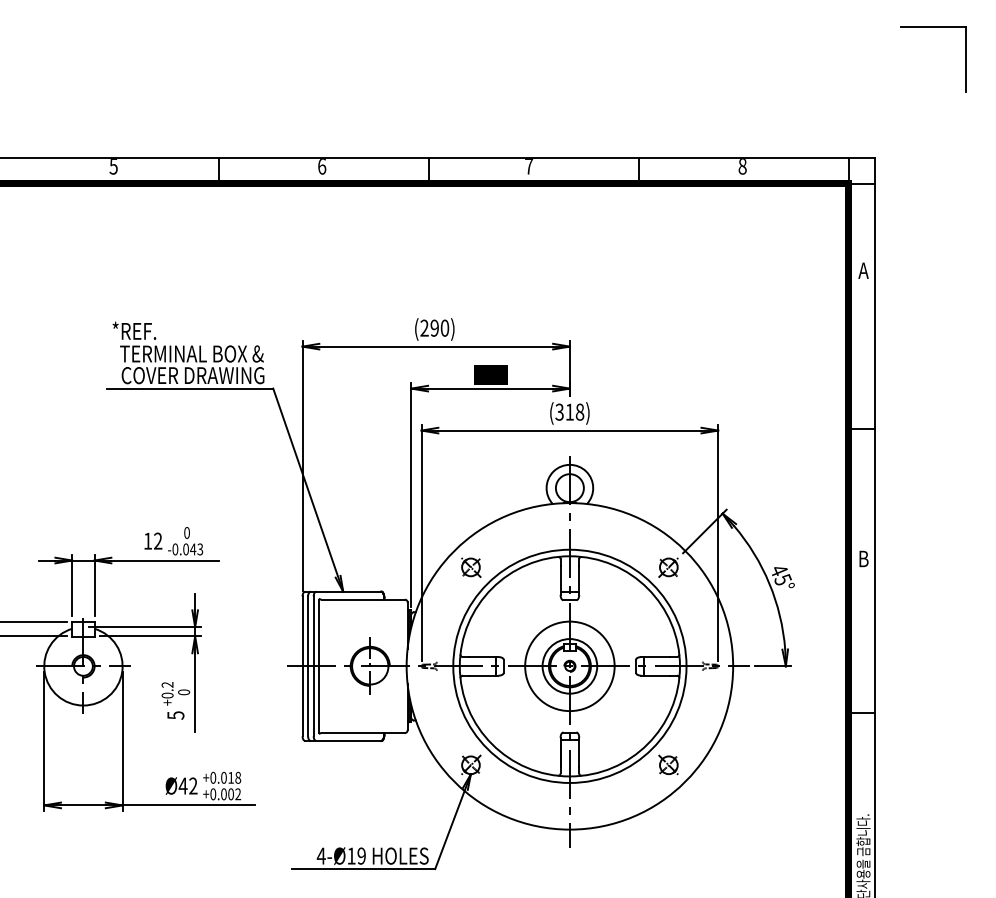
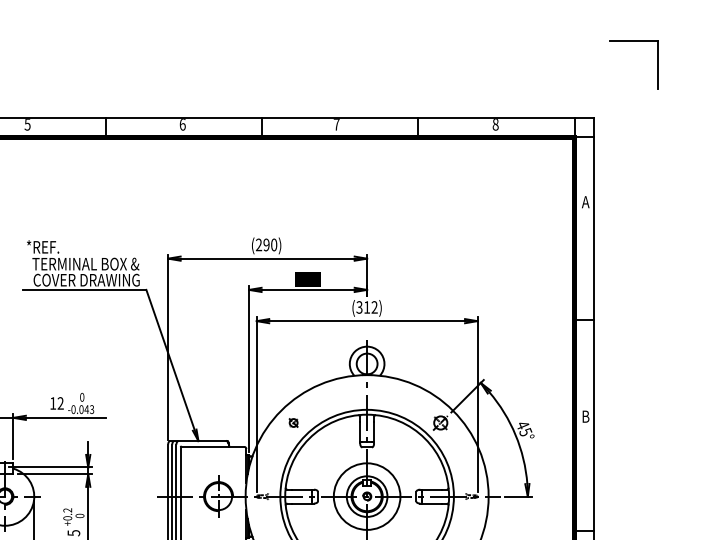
part: (933, 27) -> (634, 41), moved
text: (579, 411) -> (374, 306), (318) -> (312)
part: (471, 567) -> (293, 423), size x0.6

